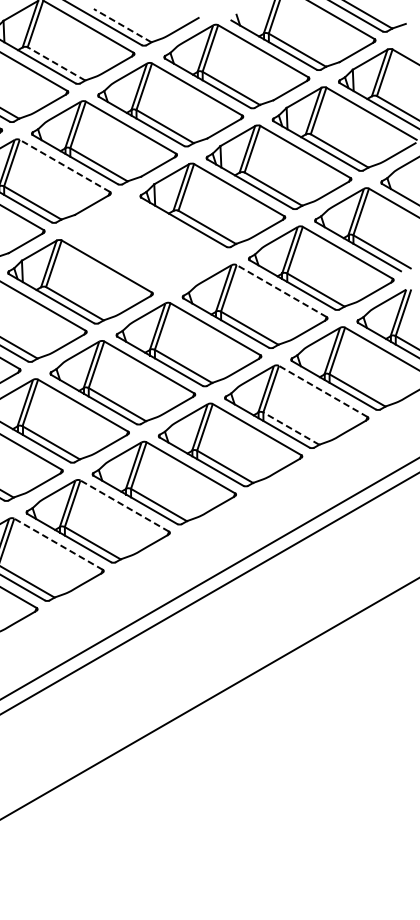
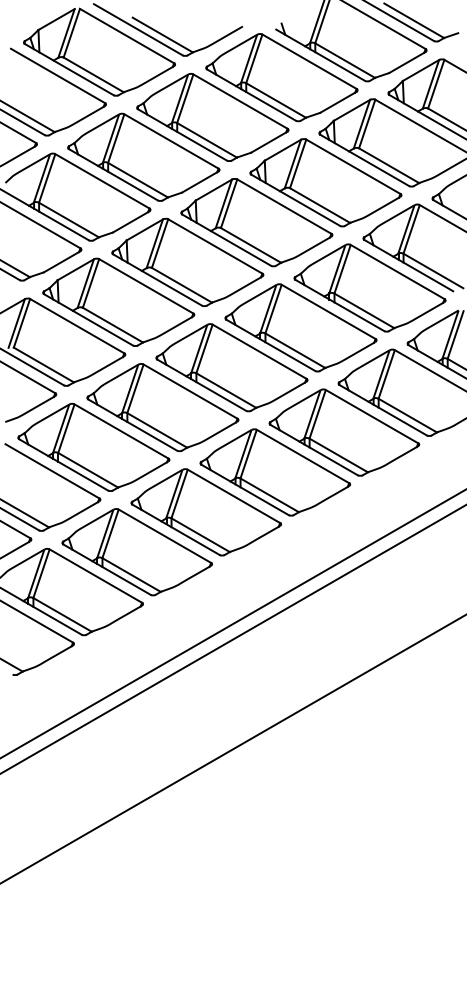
line: (122, 26) -> (162, 35), dashed -> solid
line: (56, 63) -> (93, 74), dashed -> solid
line: (64, 166) -> (102, 181), dashed -> solid
part: (146, 242) -> (187, 261), added
line: (281, 290) -> (328, 311), dashed -> solid
line: (322, 391) -> (371, 416), dashed -> solid
line: (291, 428) -> (338, 455), dashed -> solid
line: (124, 506) -> (164, 536), dashed -> solid
line: (58, 543) -> (95, 575), dashed -> solid

